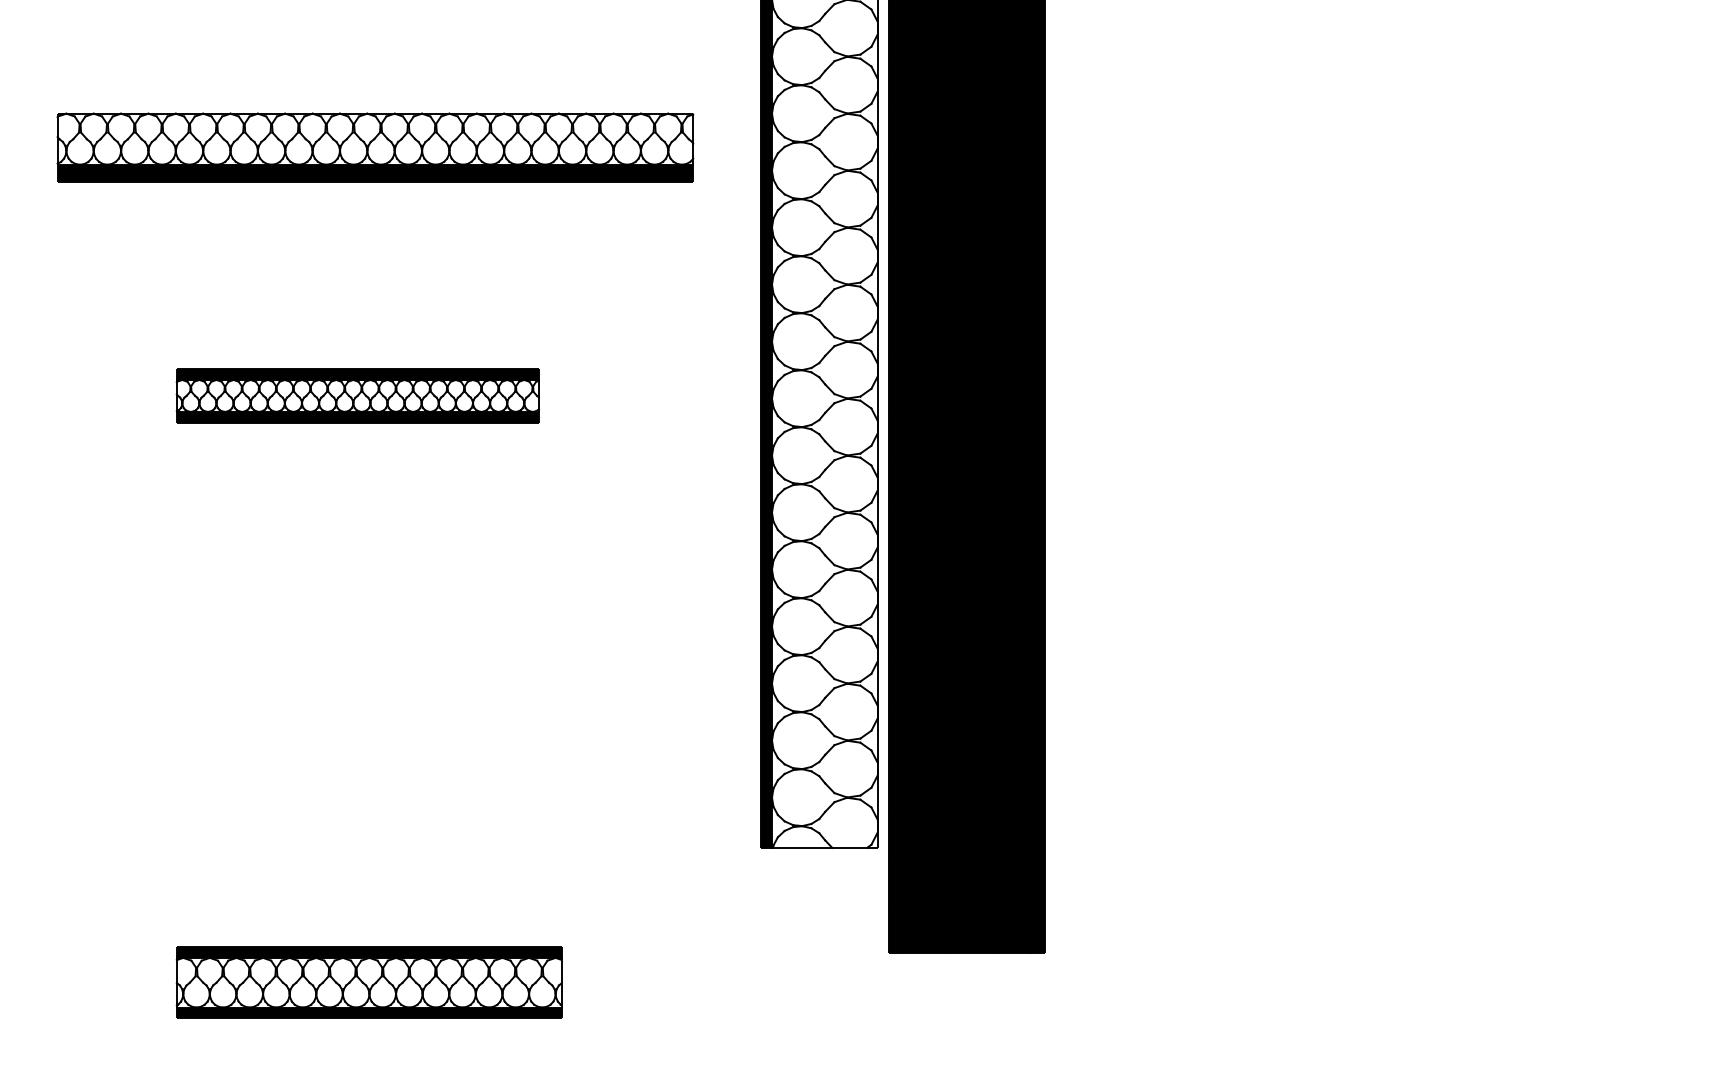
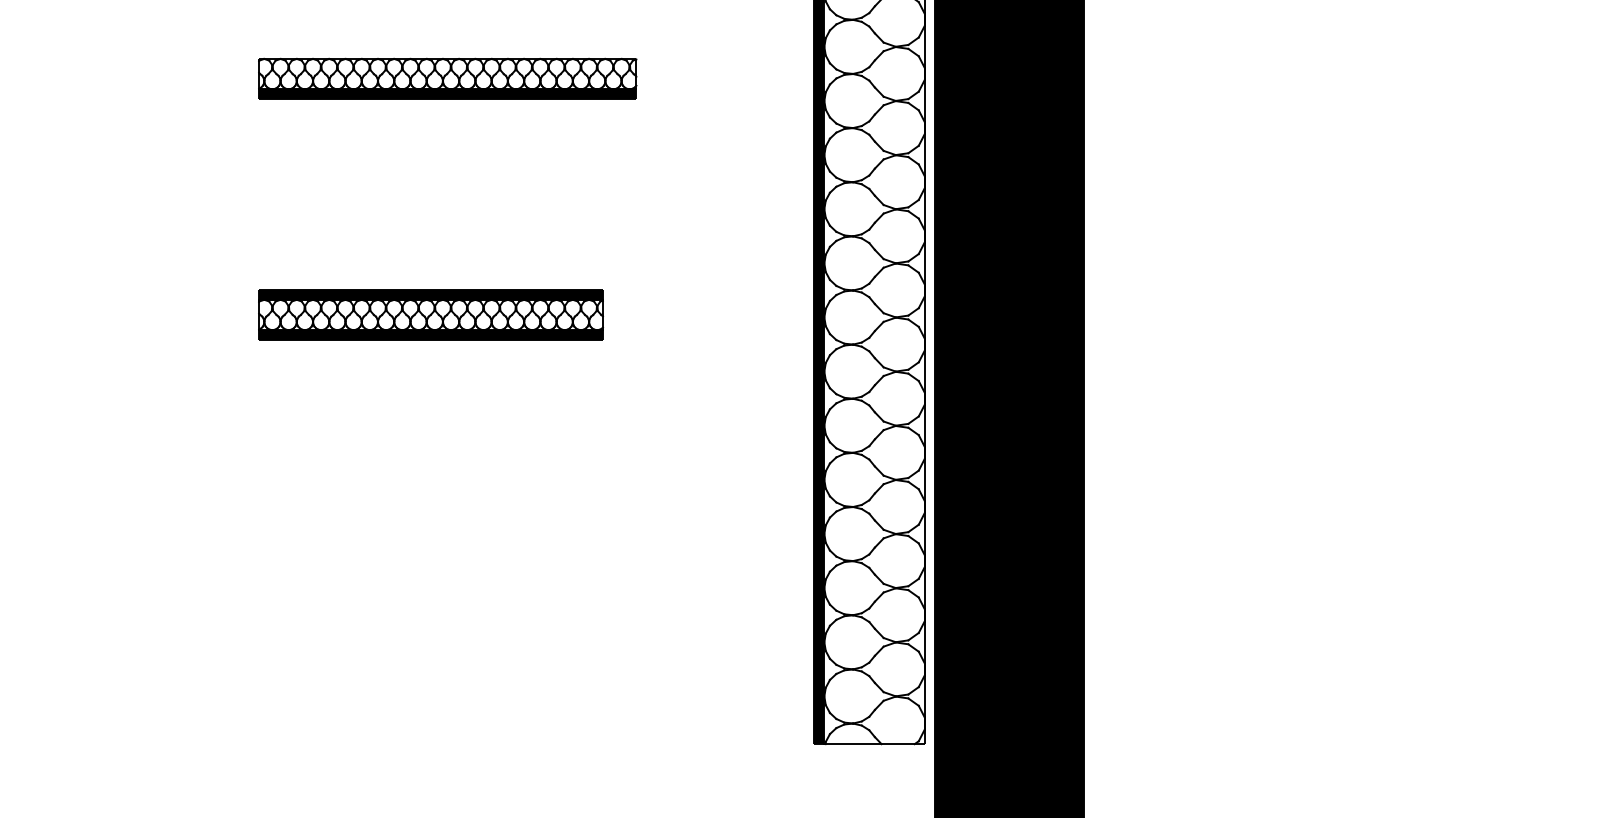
part: (375, 147) -> (447, 79), size x0.62

